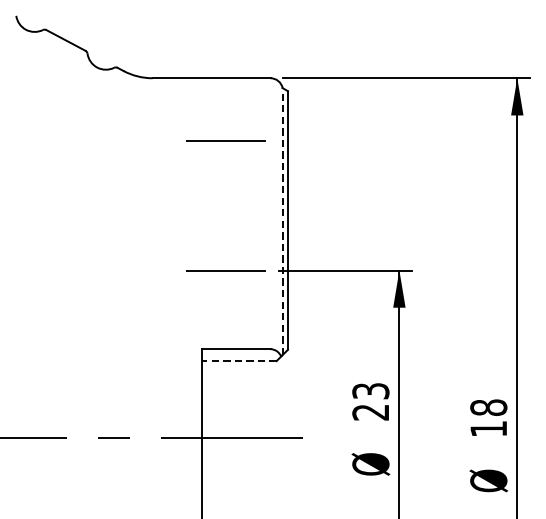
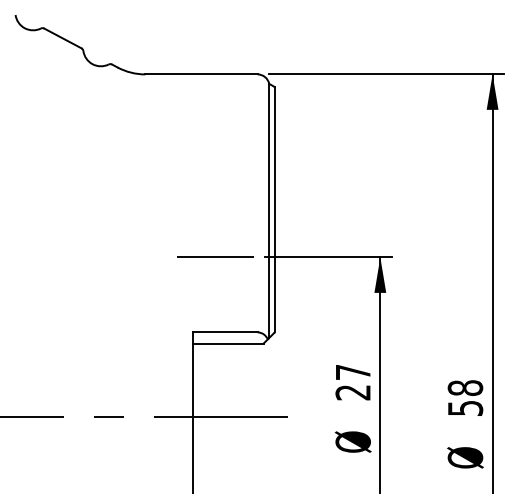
line: (226, 140) -> (215, 133), removed
line: (282, 221) -> (269, 210), dashed -> solid
line: (238, 360) -> (227, 343), dashed -> solid
text: (370, 390) -> (352, 371), 23 -> 27
text: (488, 429) -> (465, 408), 18 -> 58

